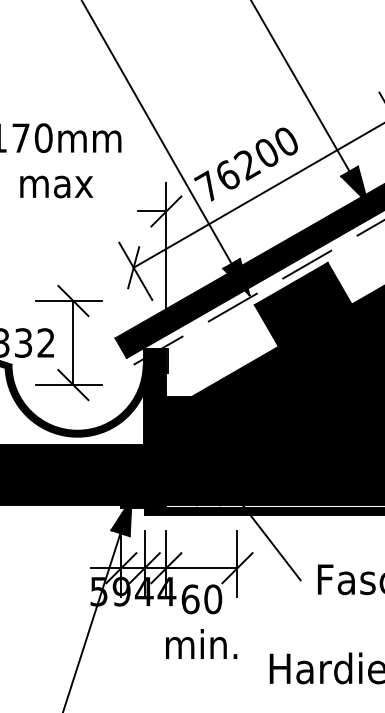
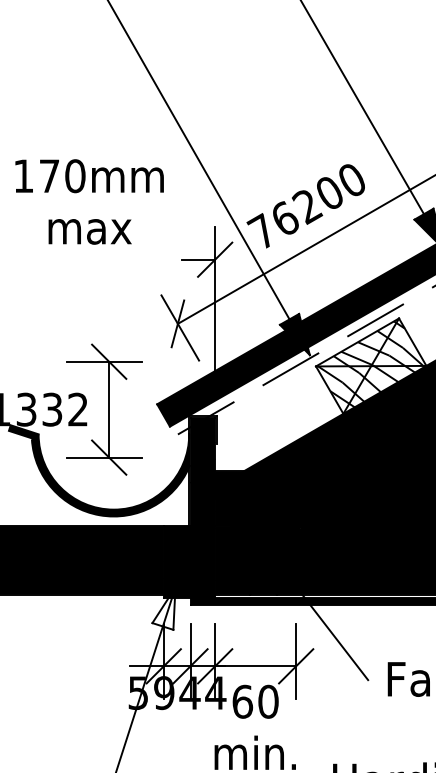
fill: (302, 304) -> (370, 365), removed
fill: (121, 517) -> (164, 608), removed

